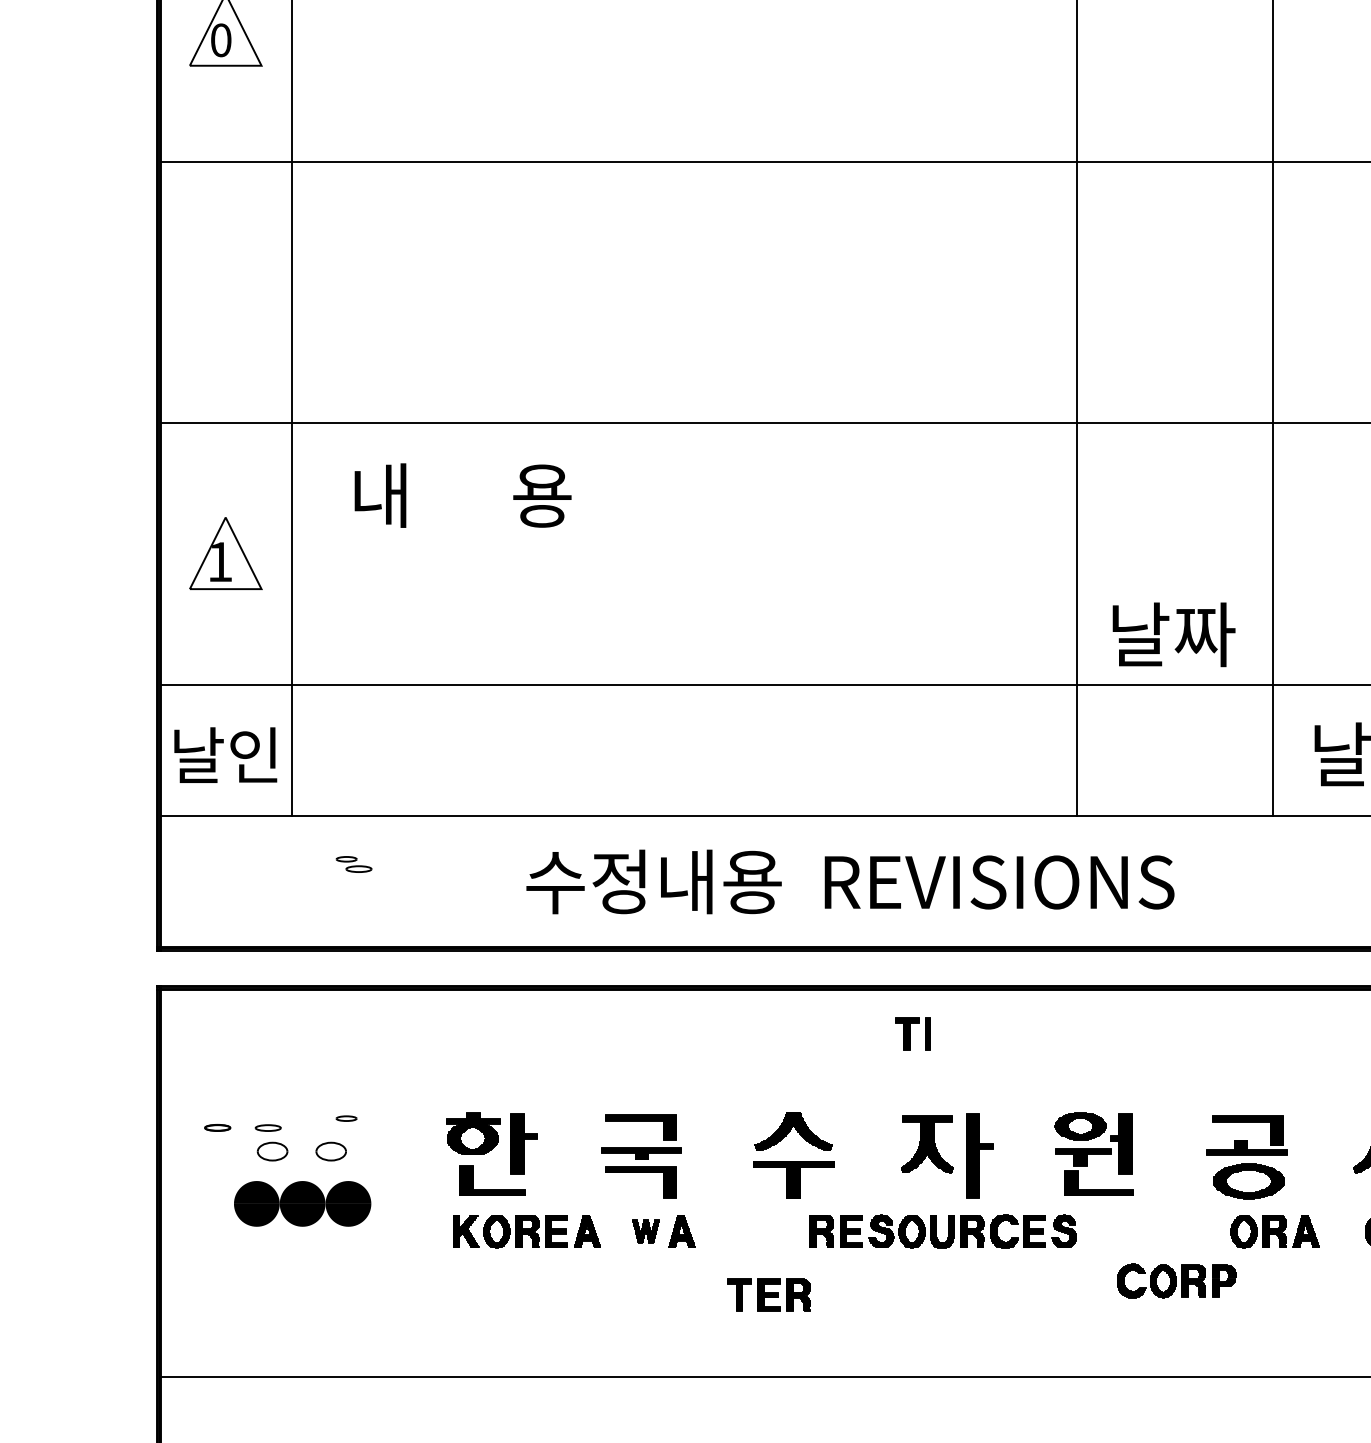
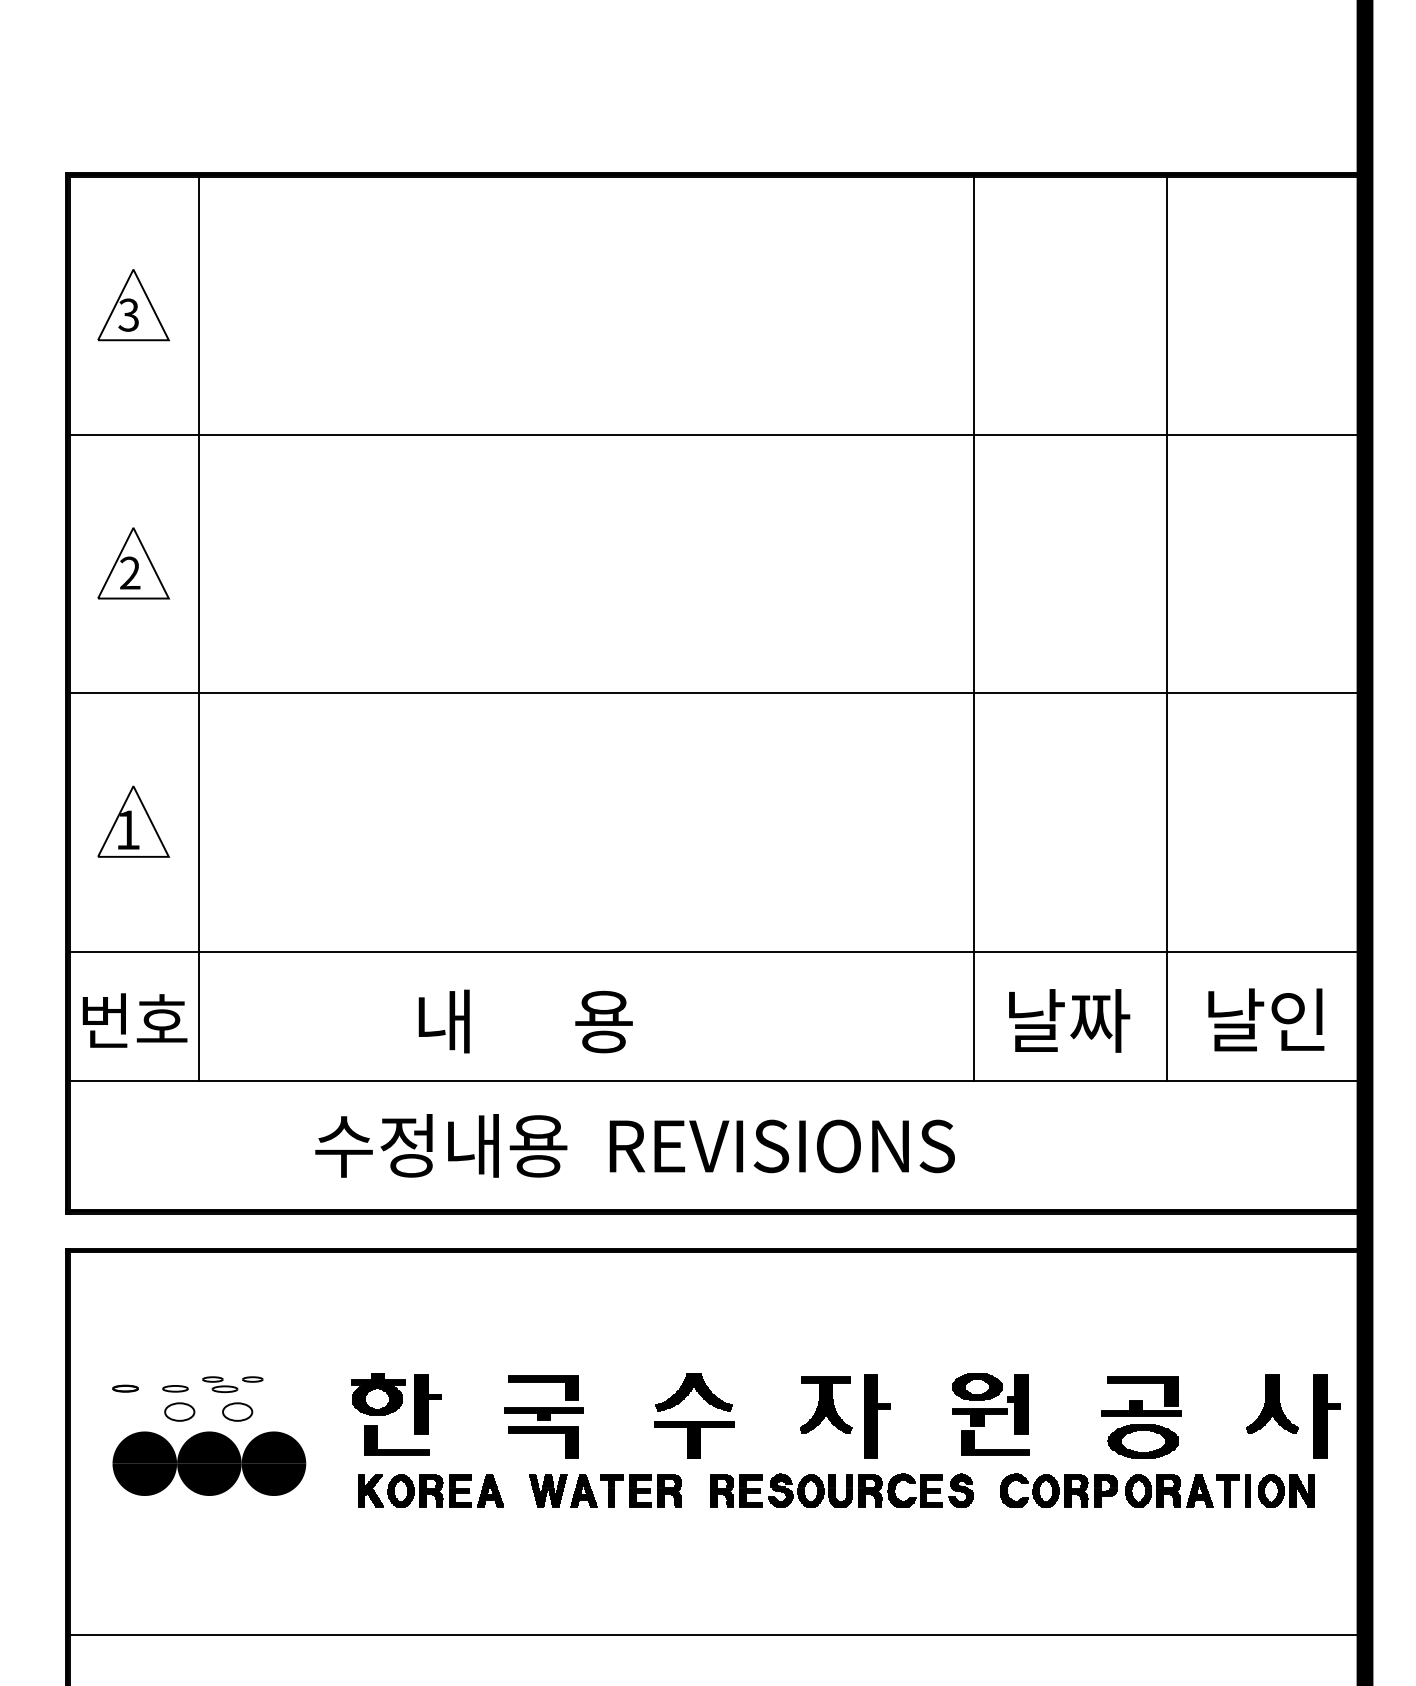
text: (220, 39) -> (128, 314), 0 -> 3
part: (225, 291) -> (133, 563), added
text: (462, 495) -> (525, 1021), moved
text: (1174, 634) -> (1069, 1020), moved
text: (226, 754) -> (134, 1020), 날인 -> 번호
part: (354, 864) -> (220, 1384), moved
text: (849, 881) -> (634, 1145), moved
part: (912, 1033) -> (1233, 1490), moved
part: (302, 1203) -> (209, 1463), size x1.43
part: (646, 1231) -> (548, 1490), size x1.43
part: (1176, 1280) -> (1058, 1490), moved
part: (768, 1294) -> (640, 1490), moved

